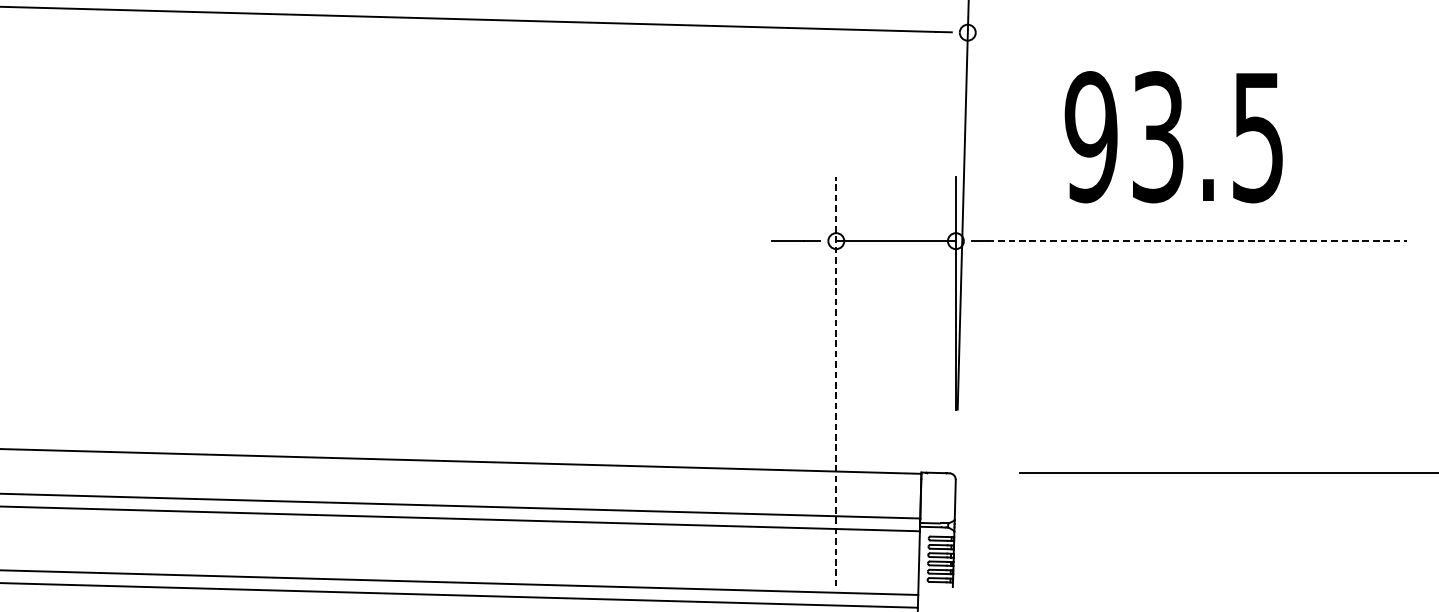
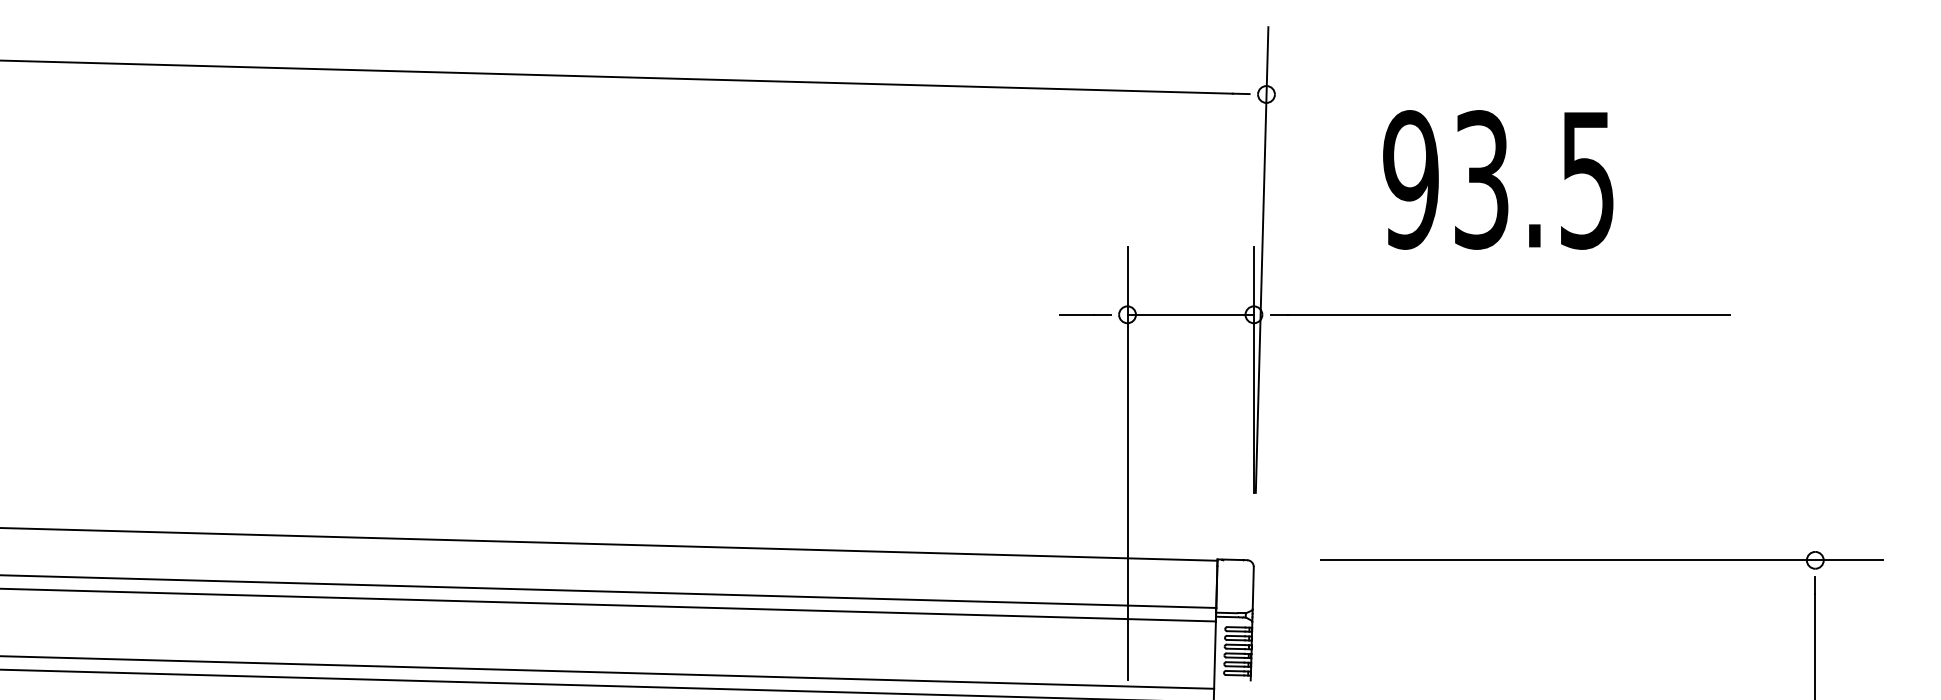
text: (1174, 136) -> (1498, 179), moved
line: (1197, 240) -> (1509, 314), dashed -> solid
line: (836, 381) -> (1127, 463), dashed -> solid

